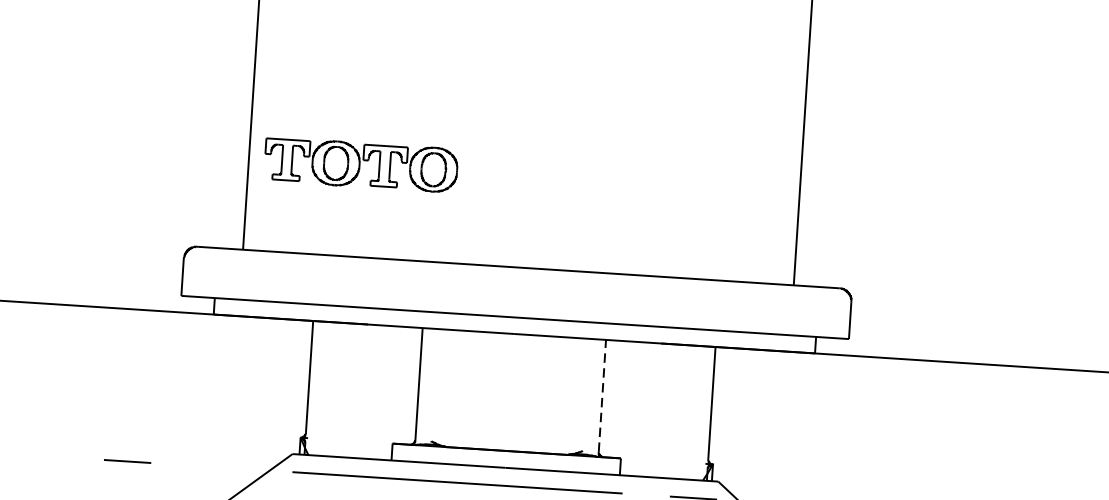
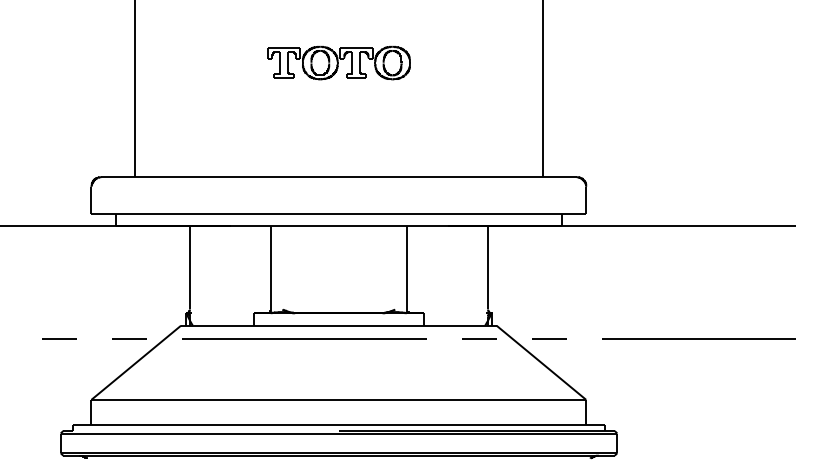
part: (360, 165) -> (338, 63), moved
line: (601, 395) -> (406, 267), dashed -> solid
line: (221, 466) -> (129, 338), added

